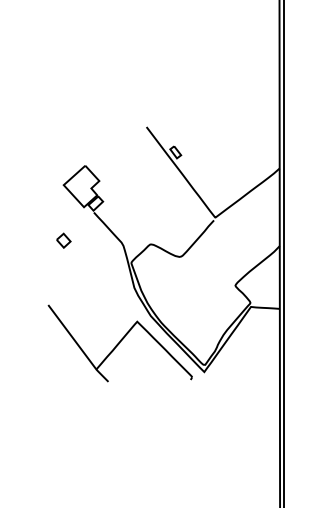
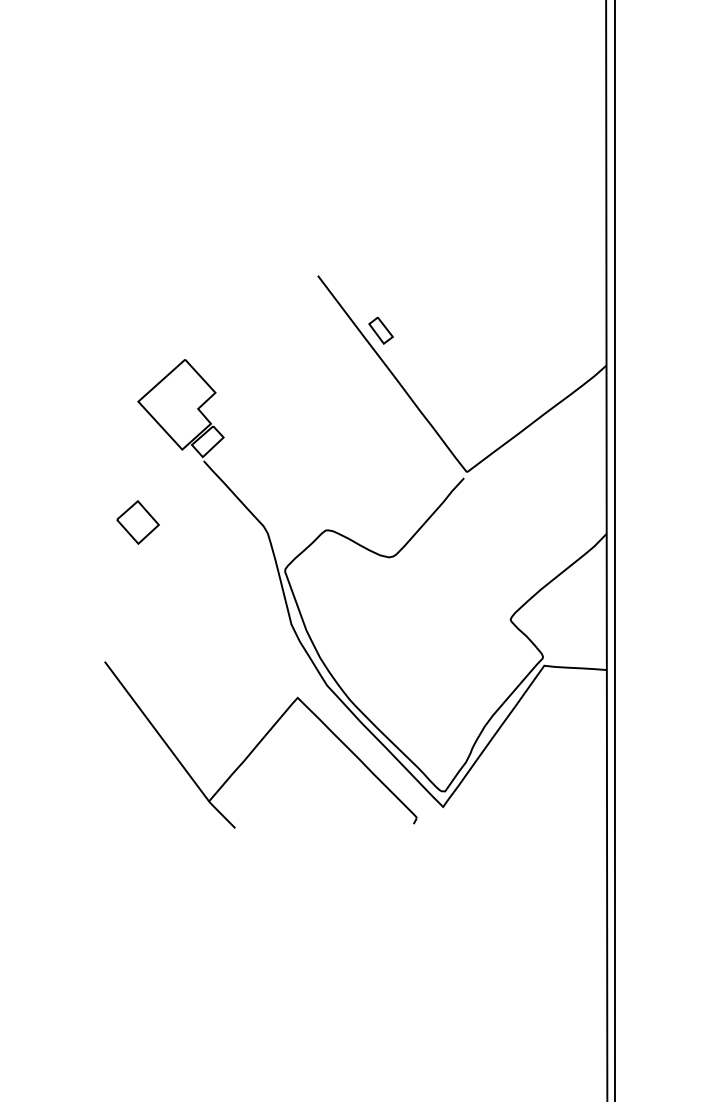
part: (63, 240) -> (137, 521), size x1.4

